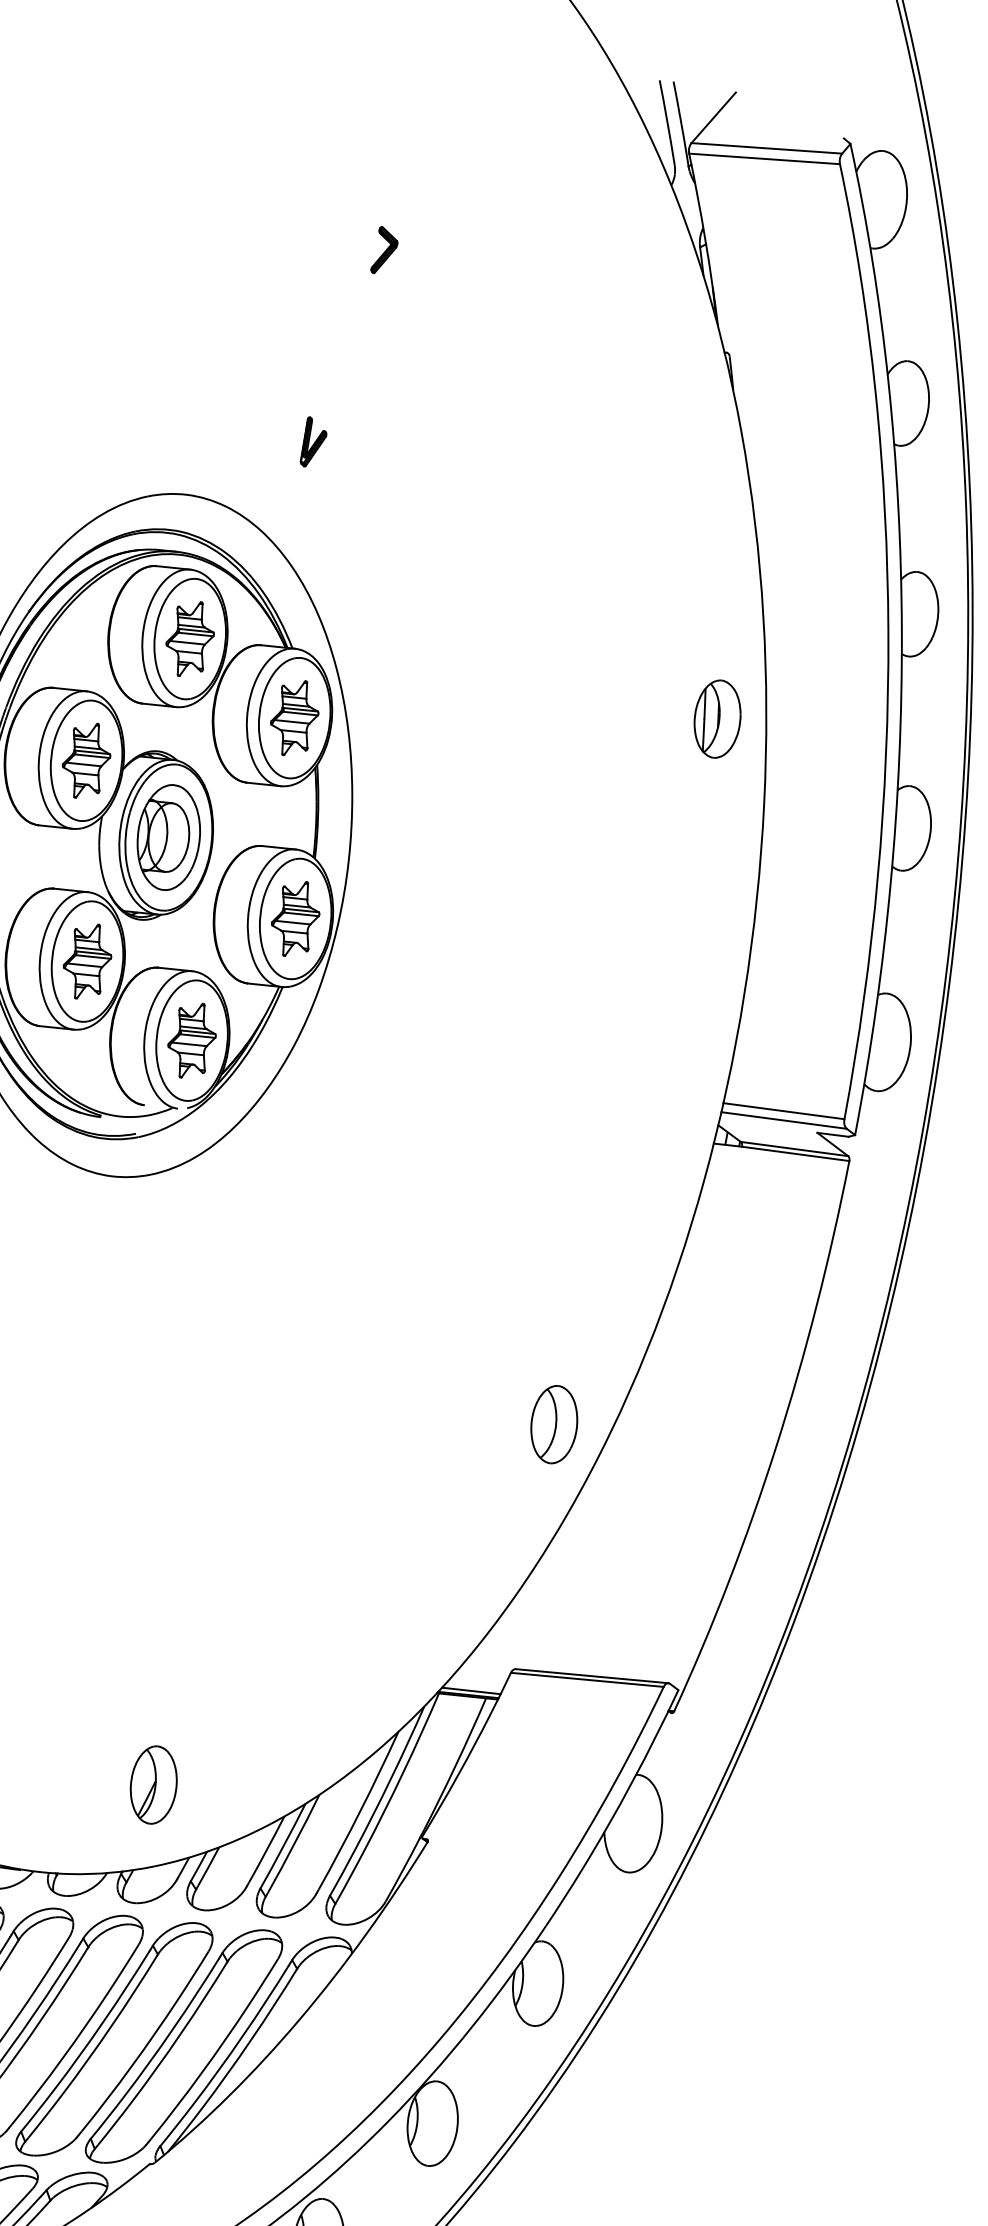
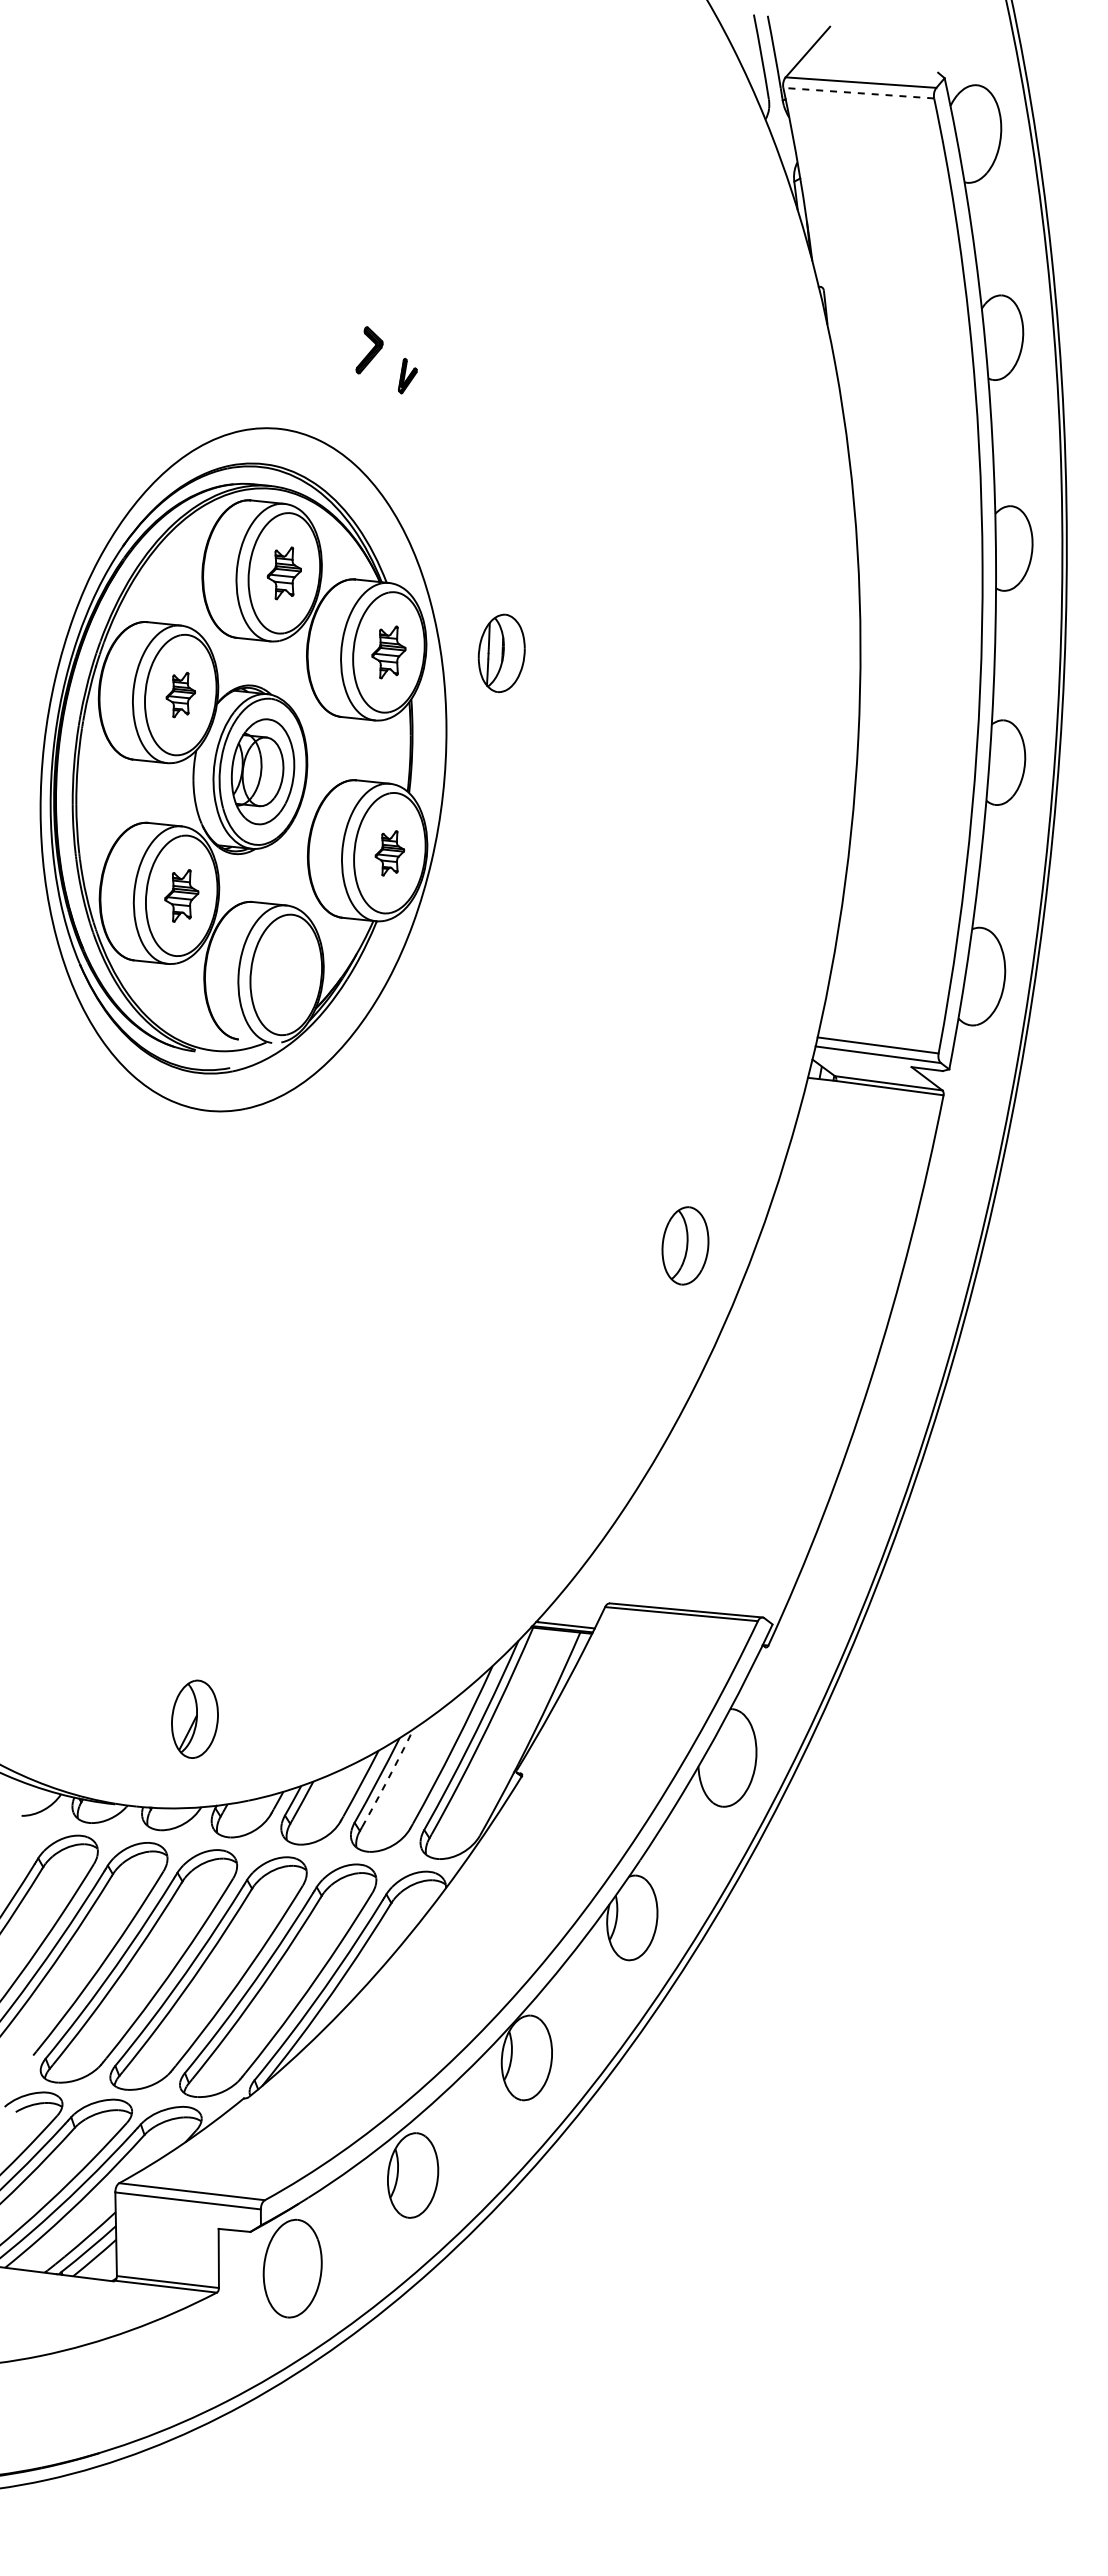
line: (764, 159) -> (858, 93), solid -> dashed
part: (384, 250) -> (369, 350), moved
part: (313, 441) -> (407, 375), size x0.7
part: (190, 639) -> (284, 573), size x0.7
part: (294, 718) -> (388, 652), size x0.7
part: (717, 718) -> (501, 652), moved
part: (86, 760) -> (180, 694), size x0.6
part: (295, 919) -> (389, 853), size x0.6
part: (87, 961) -> (181, 895), size x0.7
part: (191, 1040) -> (285, 974), removed
part: (554, 1424) -> (685, 1245), moved
part: (153, 1784) -> (194, 1718), moved
arc: (294, 1844) -> (388, 1778), solid -> dashed

